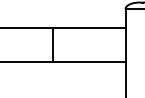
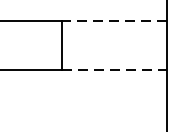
line: (88, 28) -> (113, 21), solid -> dashed
line: (89, 61) -> (114, 69), solid -> dashed

